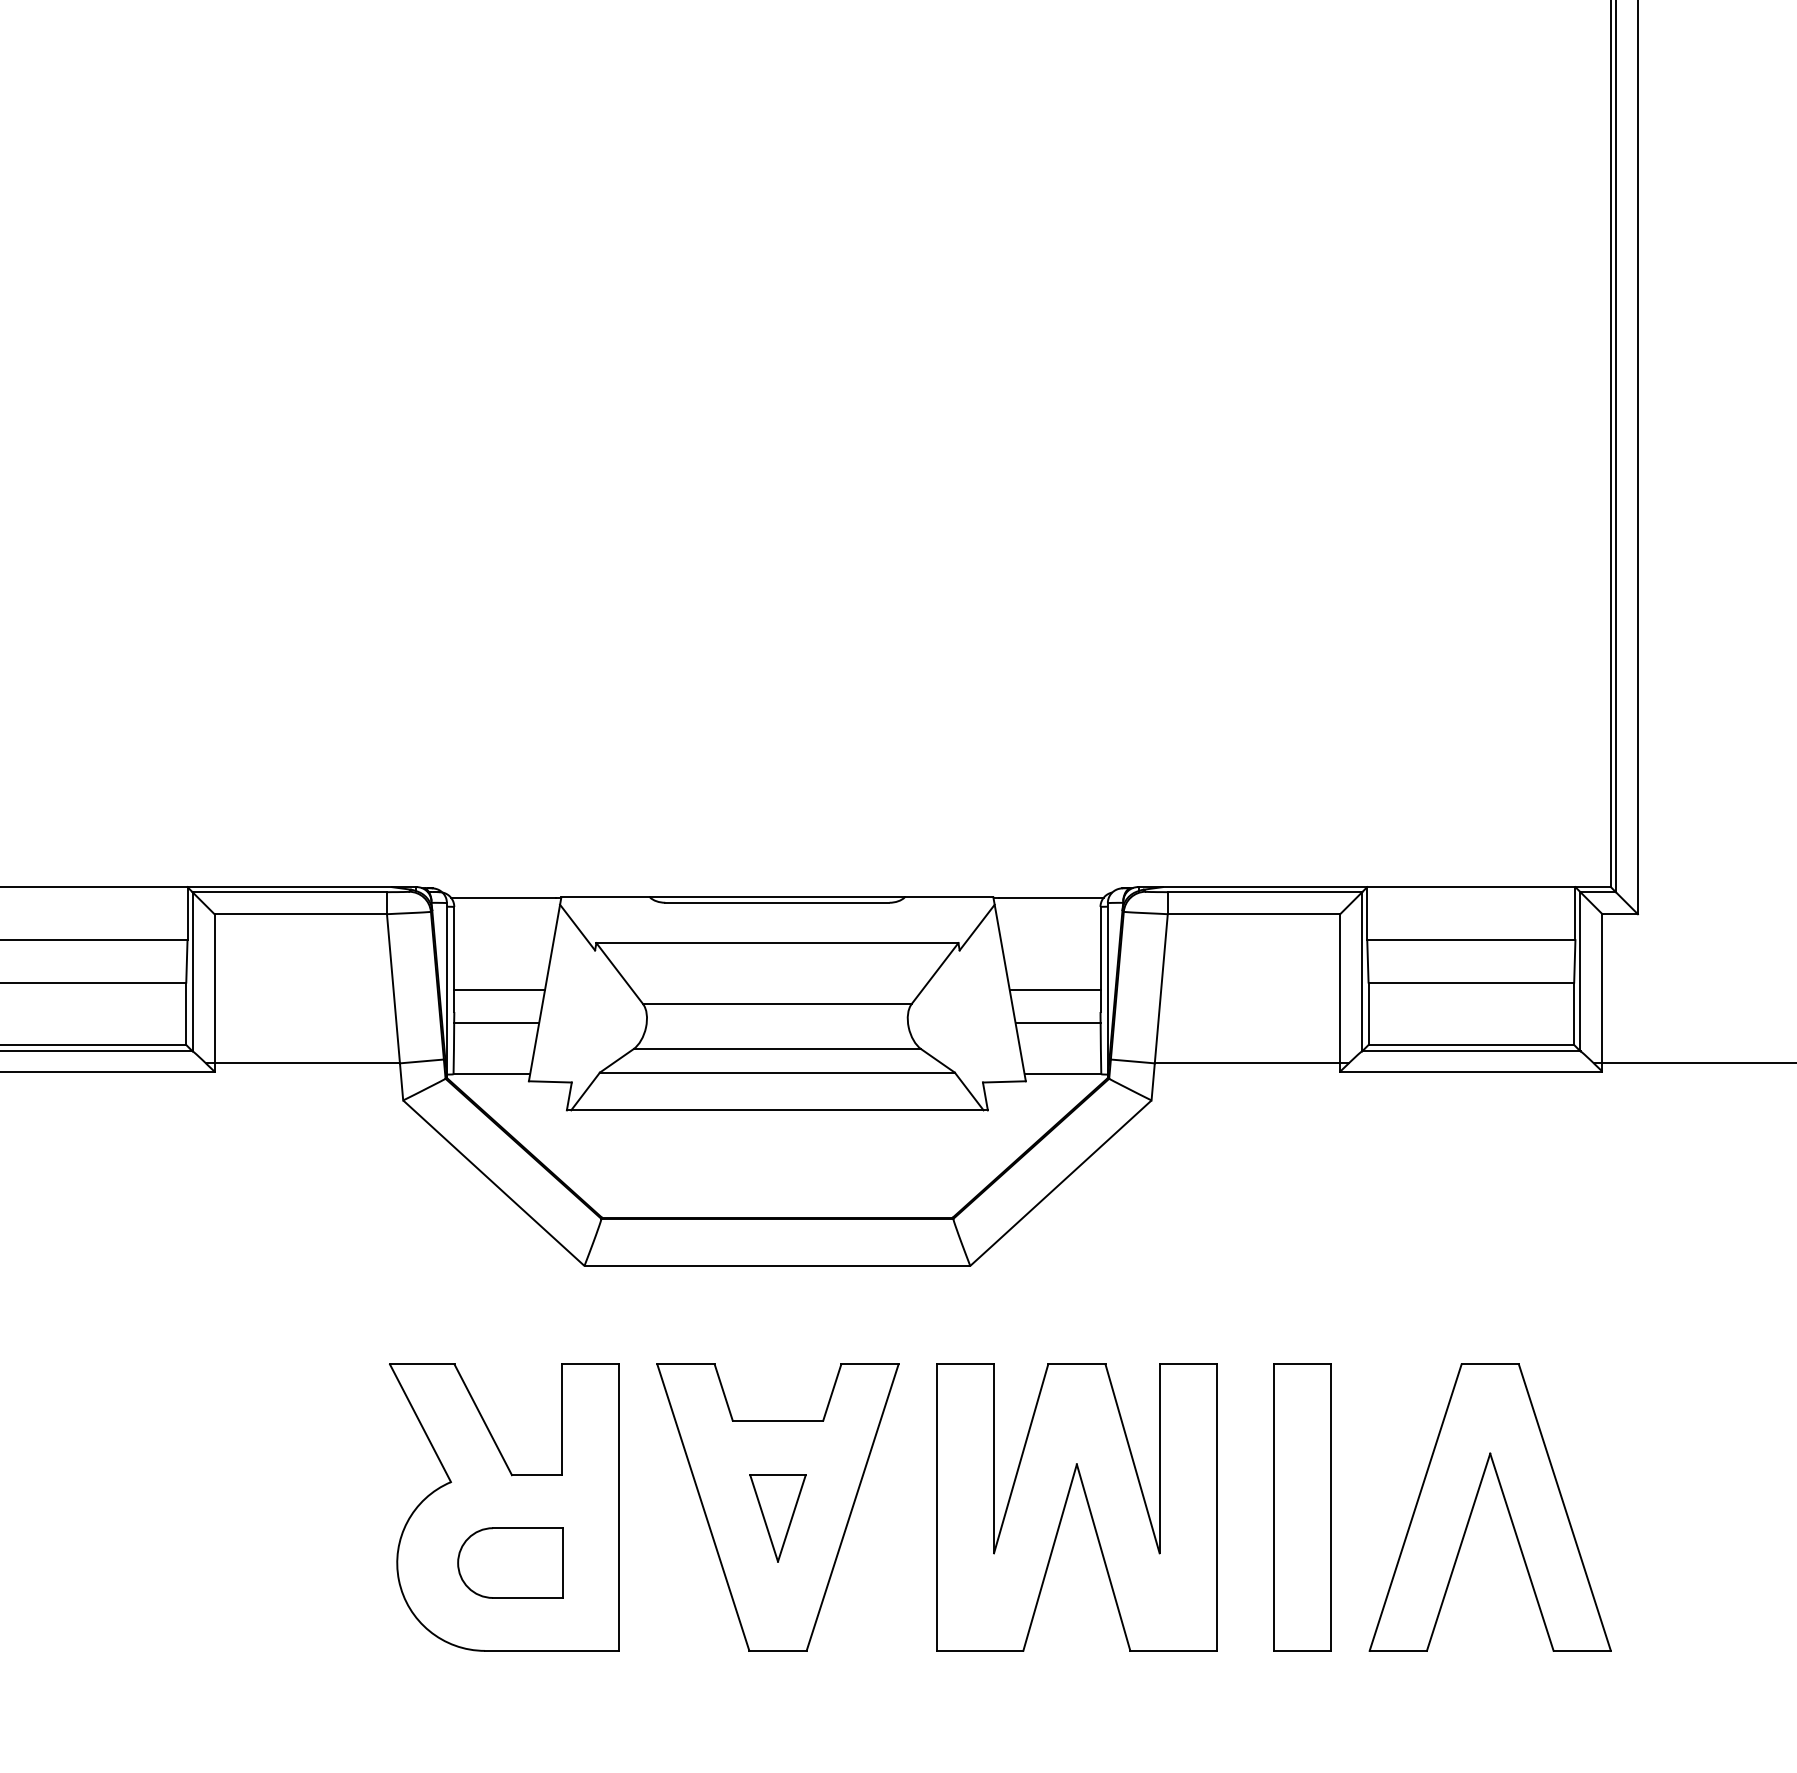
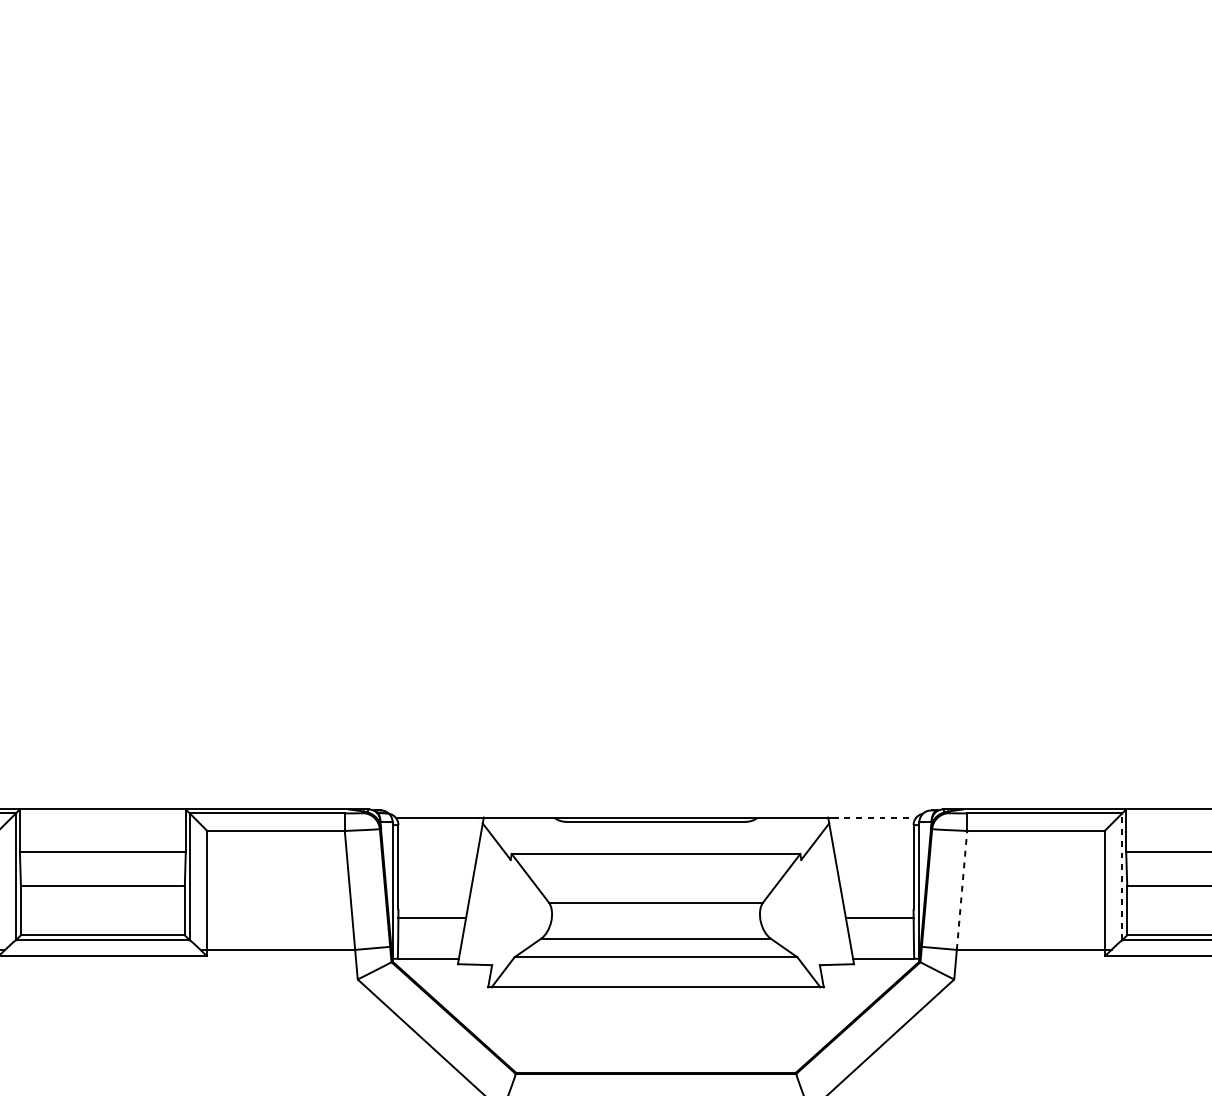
line: (1052, 897) -> (875, 817), solid -> dashed
line: (1362, 971) -> (1122, 876), solid -> dashed
line: (1161, 988) -> (962, 890), solid -> dashed
line: (499, 989) -> (434, 891), removed
line: (1054, 989) -> (876, 891), removed

